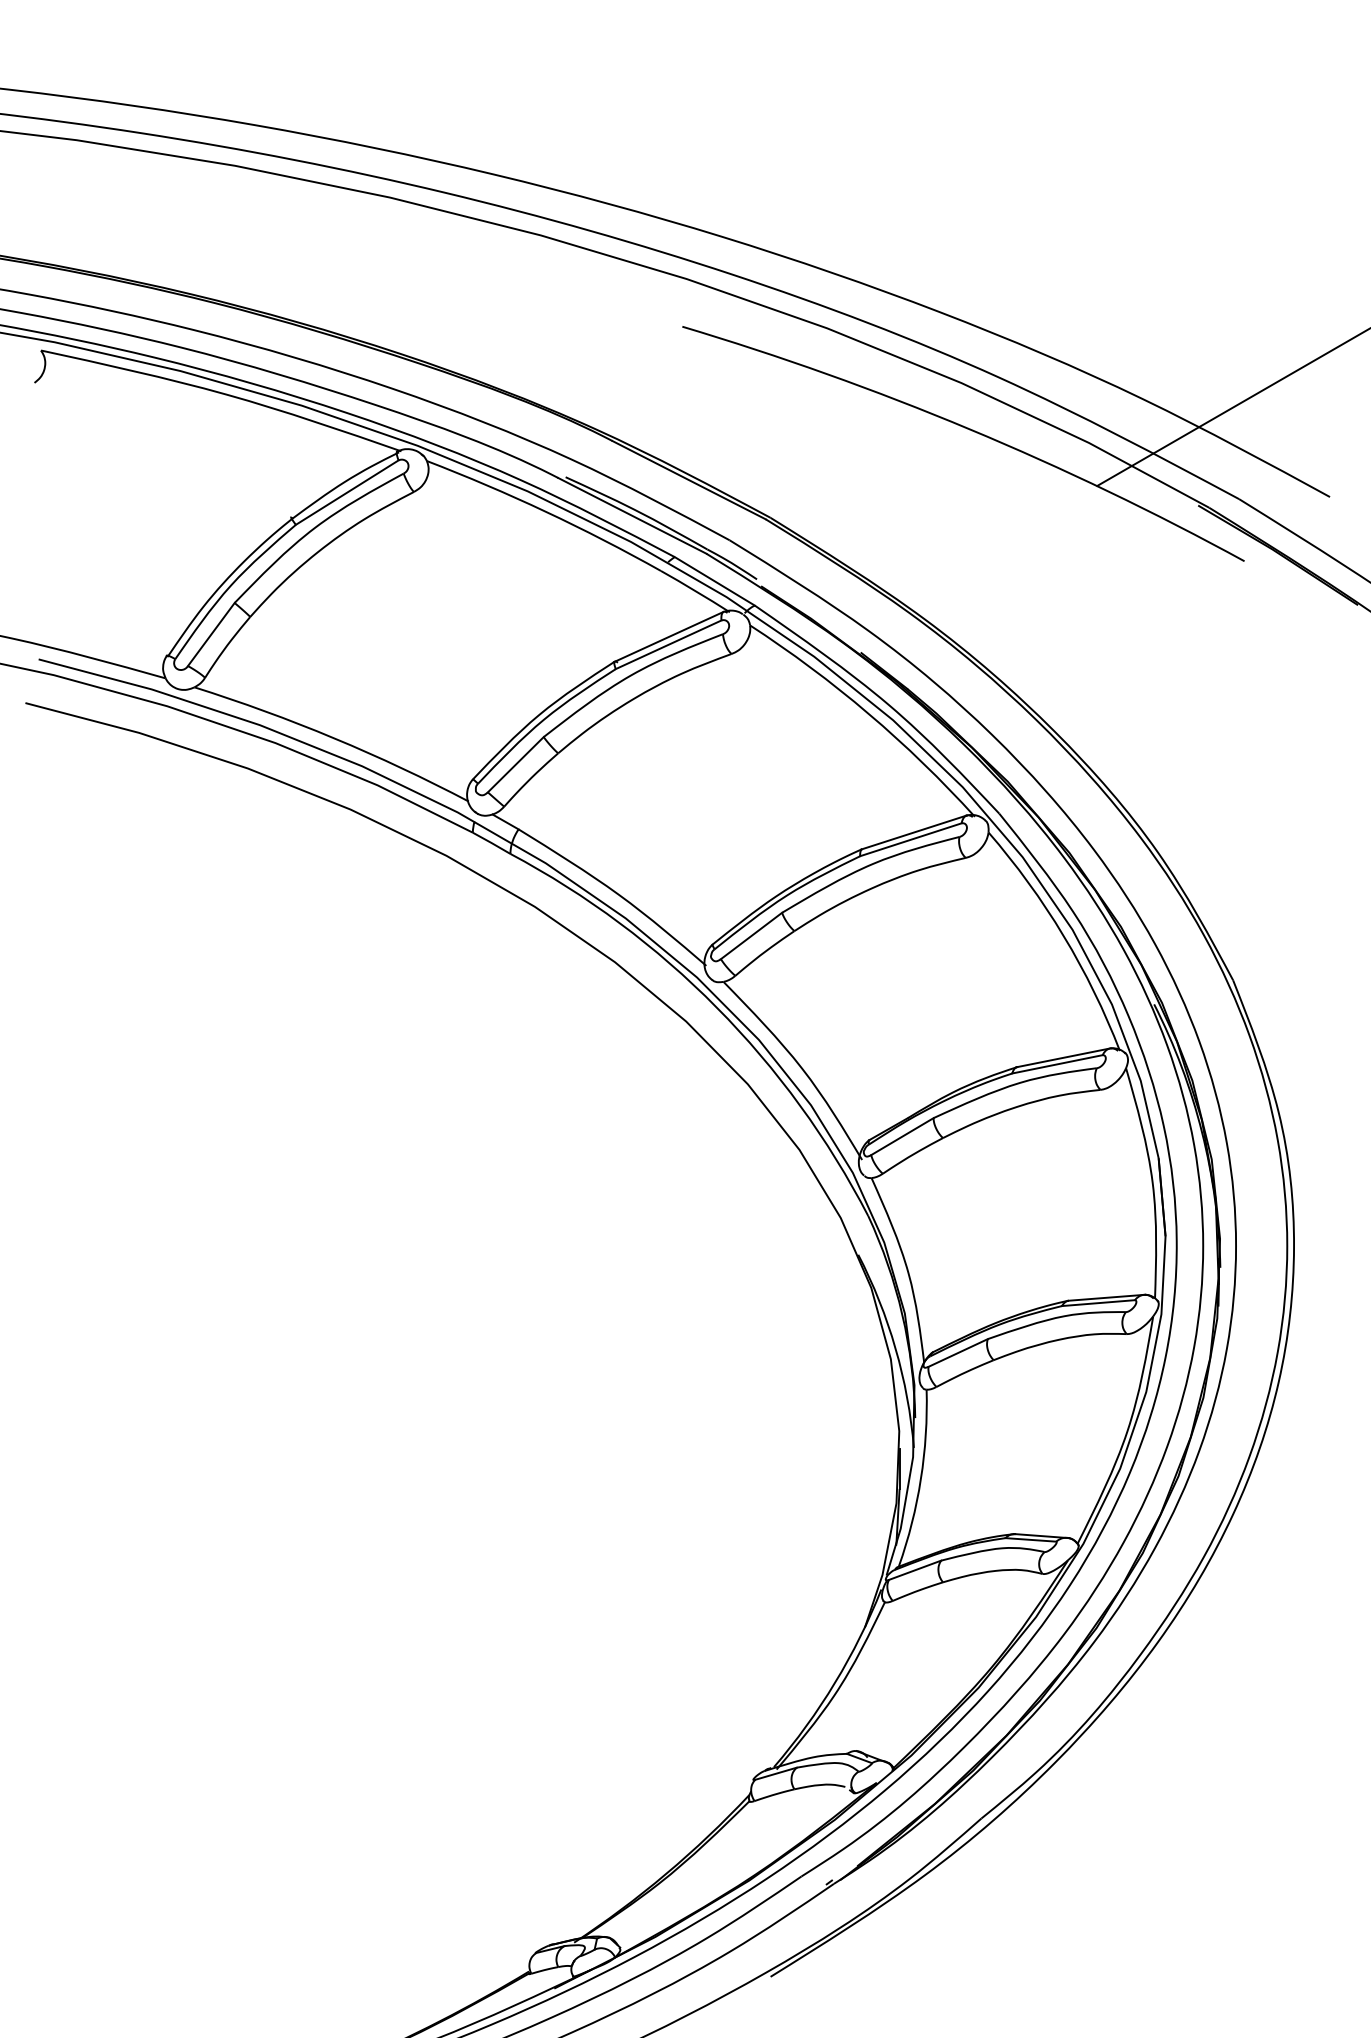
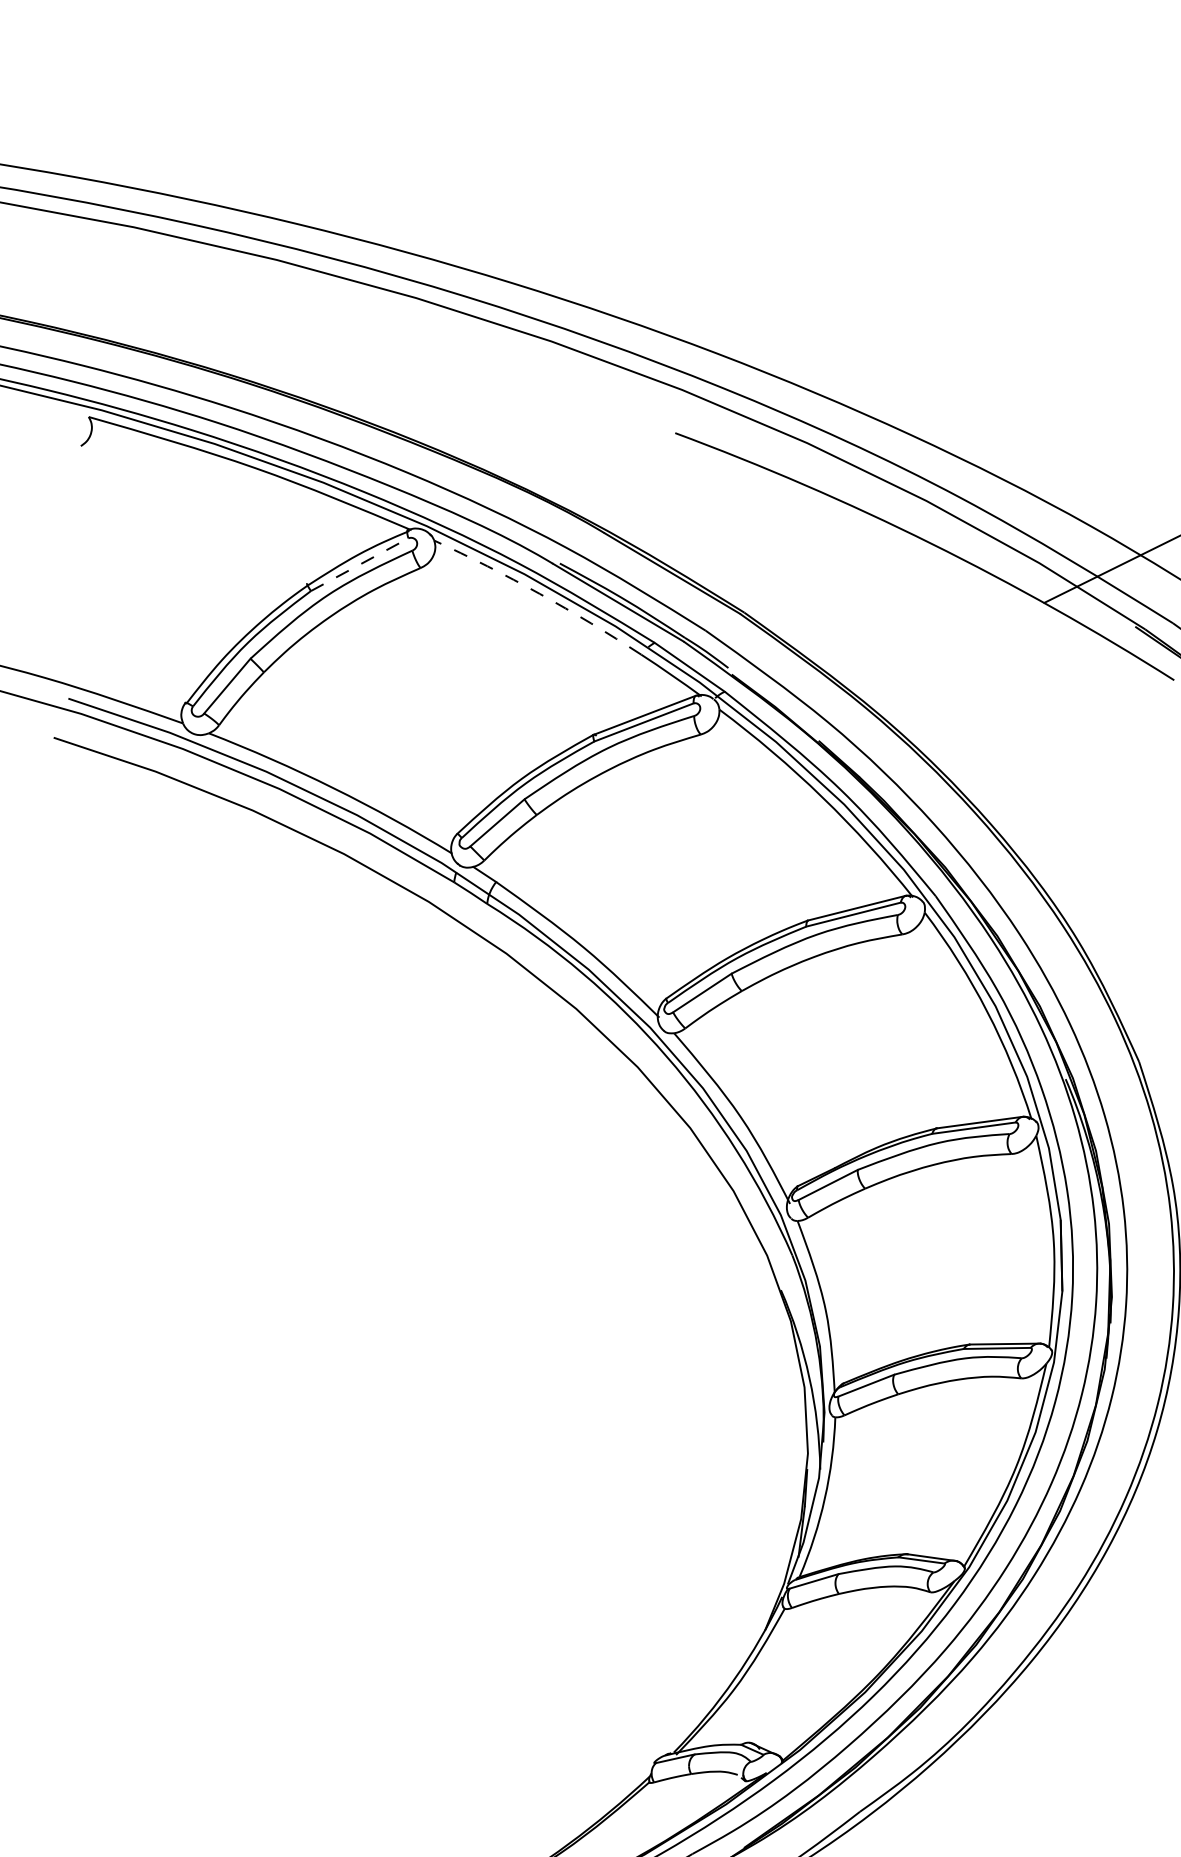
line: (347, 492) -> (359, 564), solid -> dashed
arc: (545, 511) -> (539, 593), solid -> dashed

